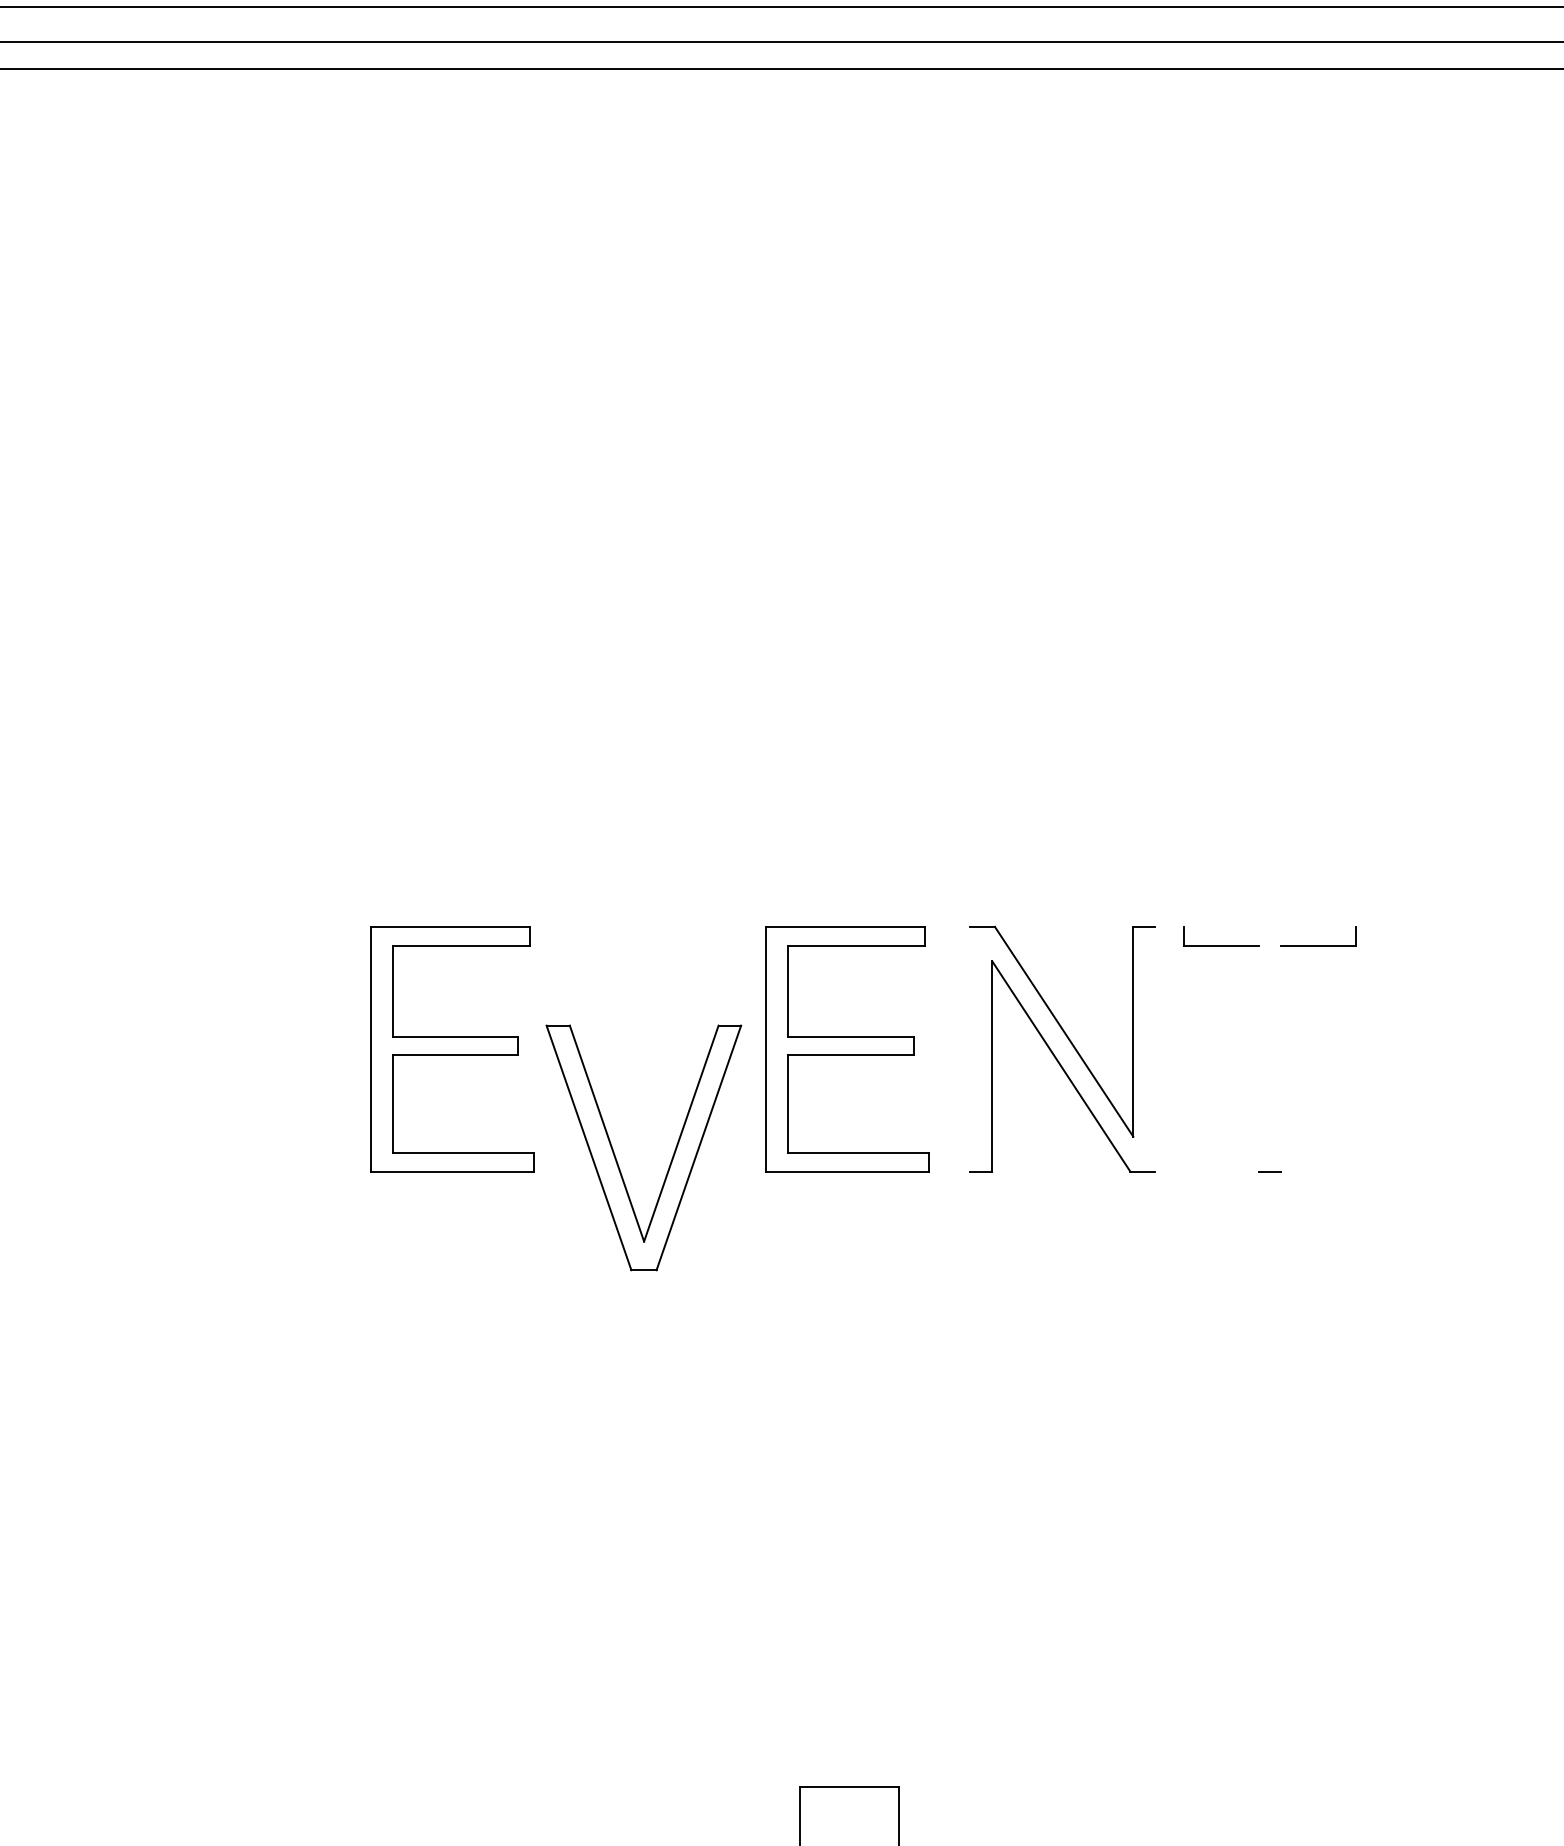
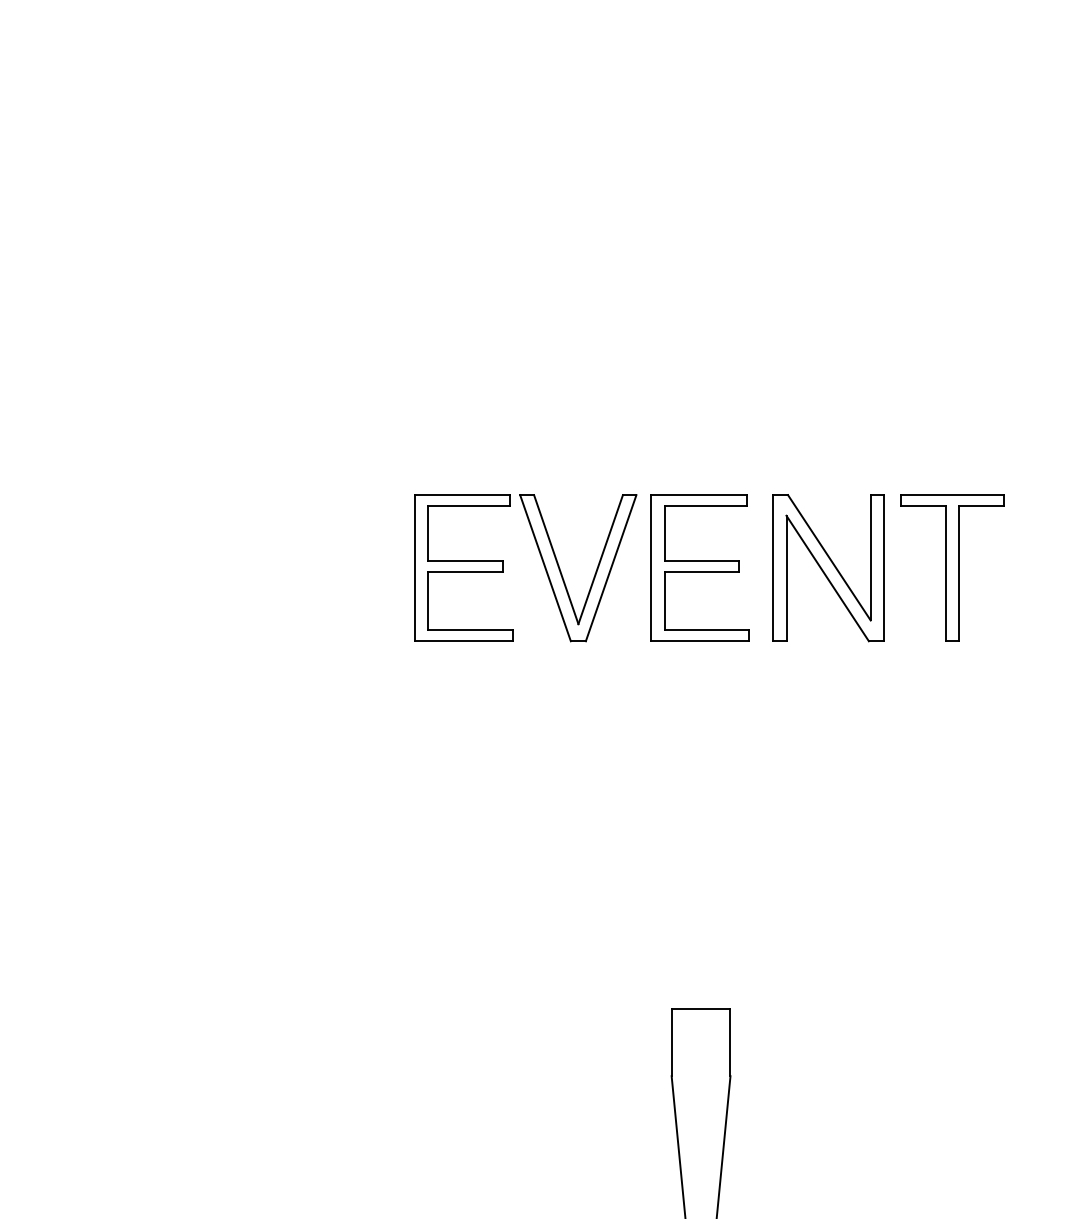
line: (1268, 927) -> (951, 495), added
line: (970, 1049) -> (773, 568), added
line: (1154, 1049) -> (883, 568), added
line: (1258, 1058) -> (945, 573), added
line: (1280, 1058) -> (958, 573), added
part: (669, 1161) -> (593, 576), moved

